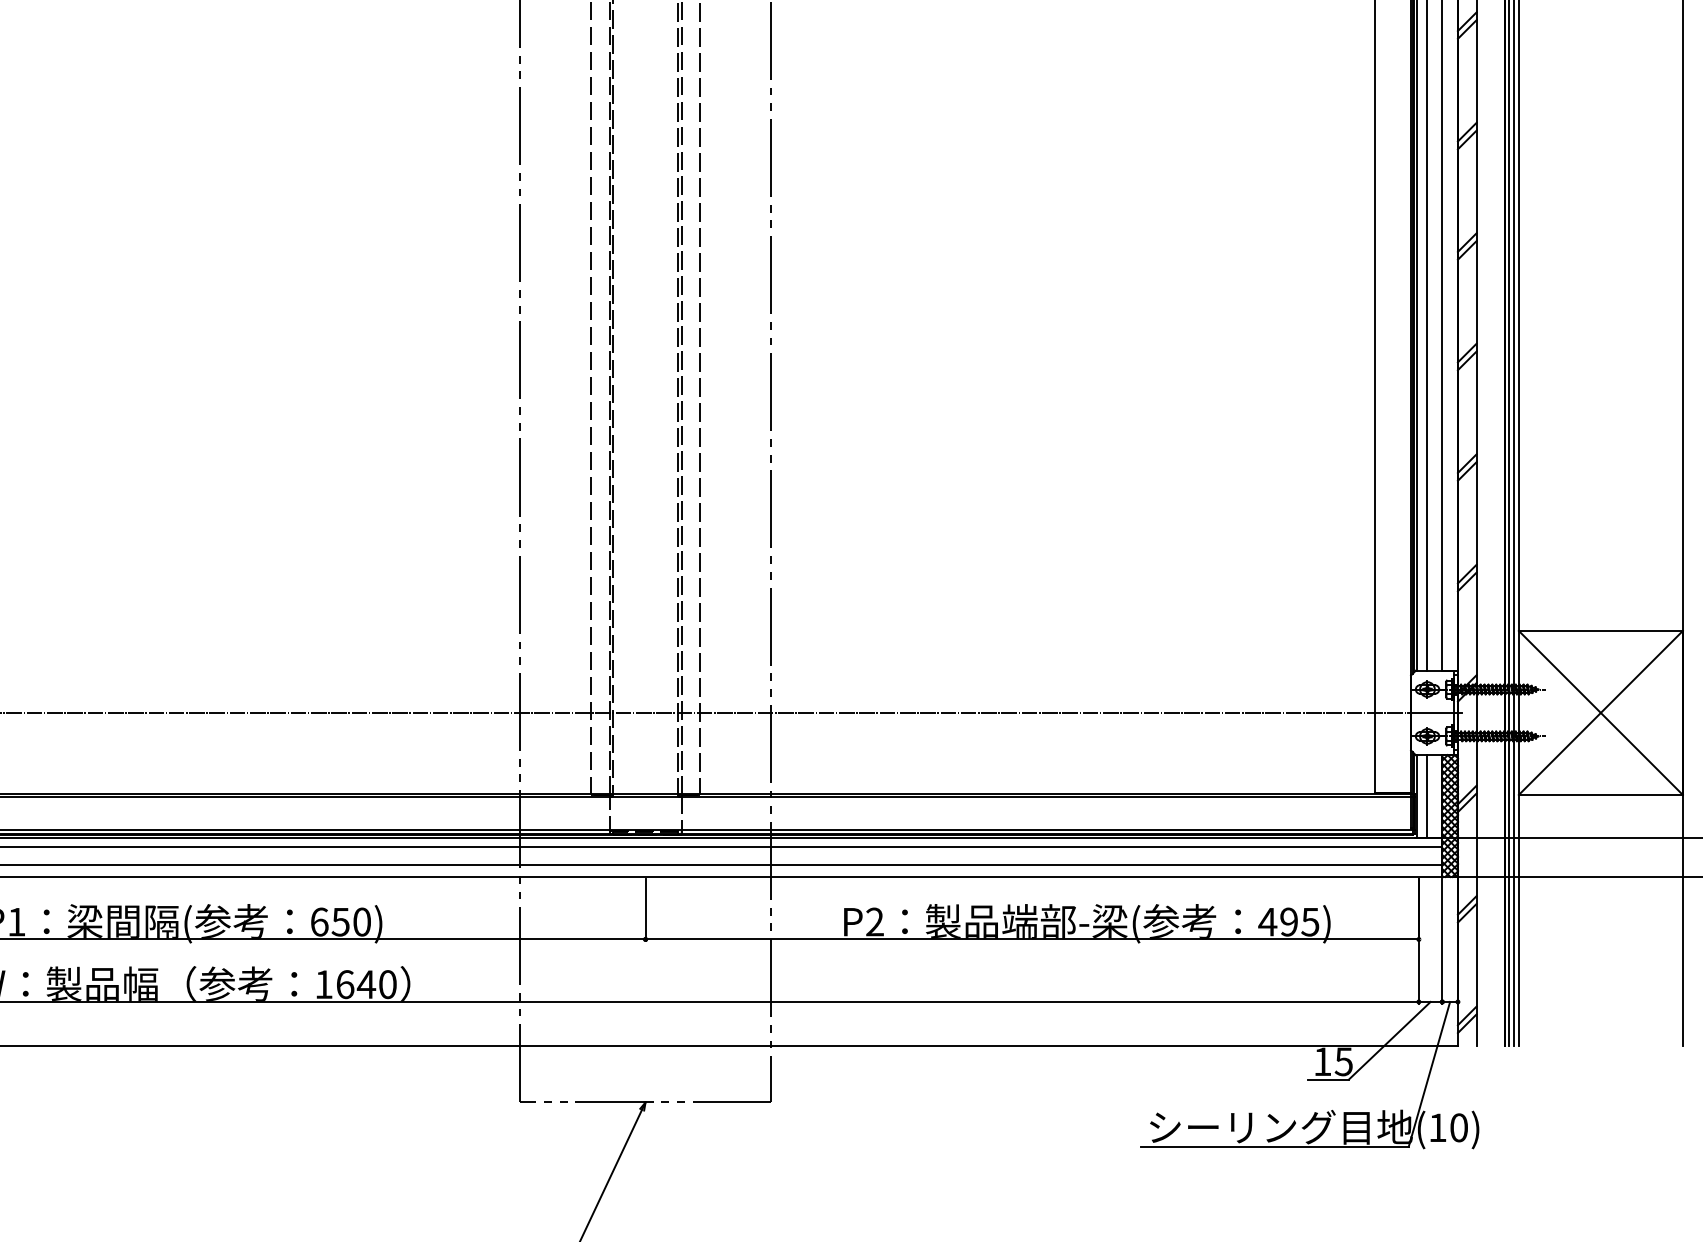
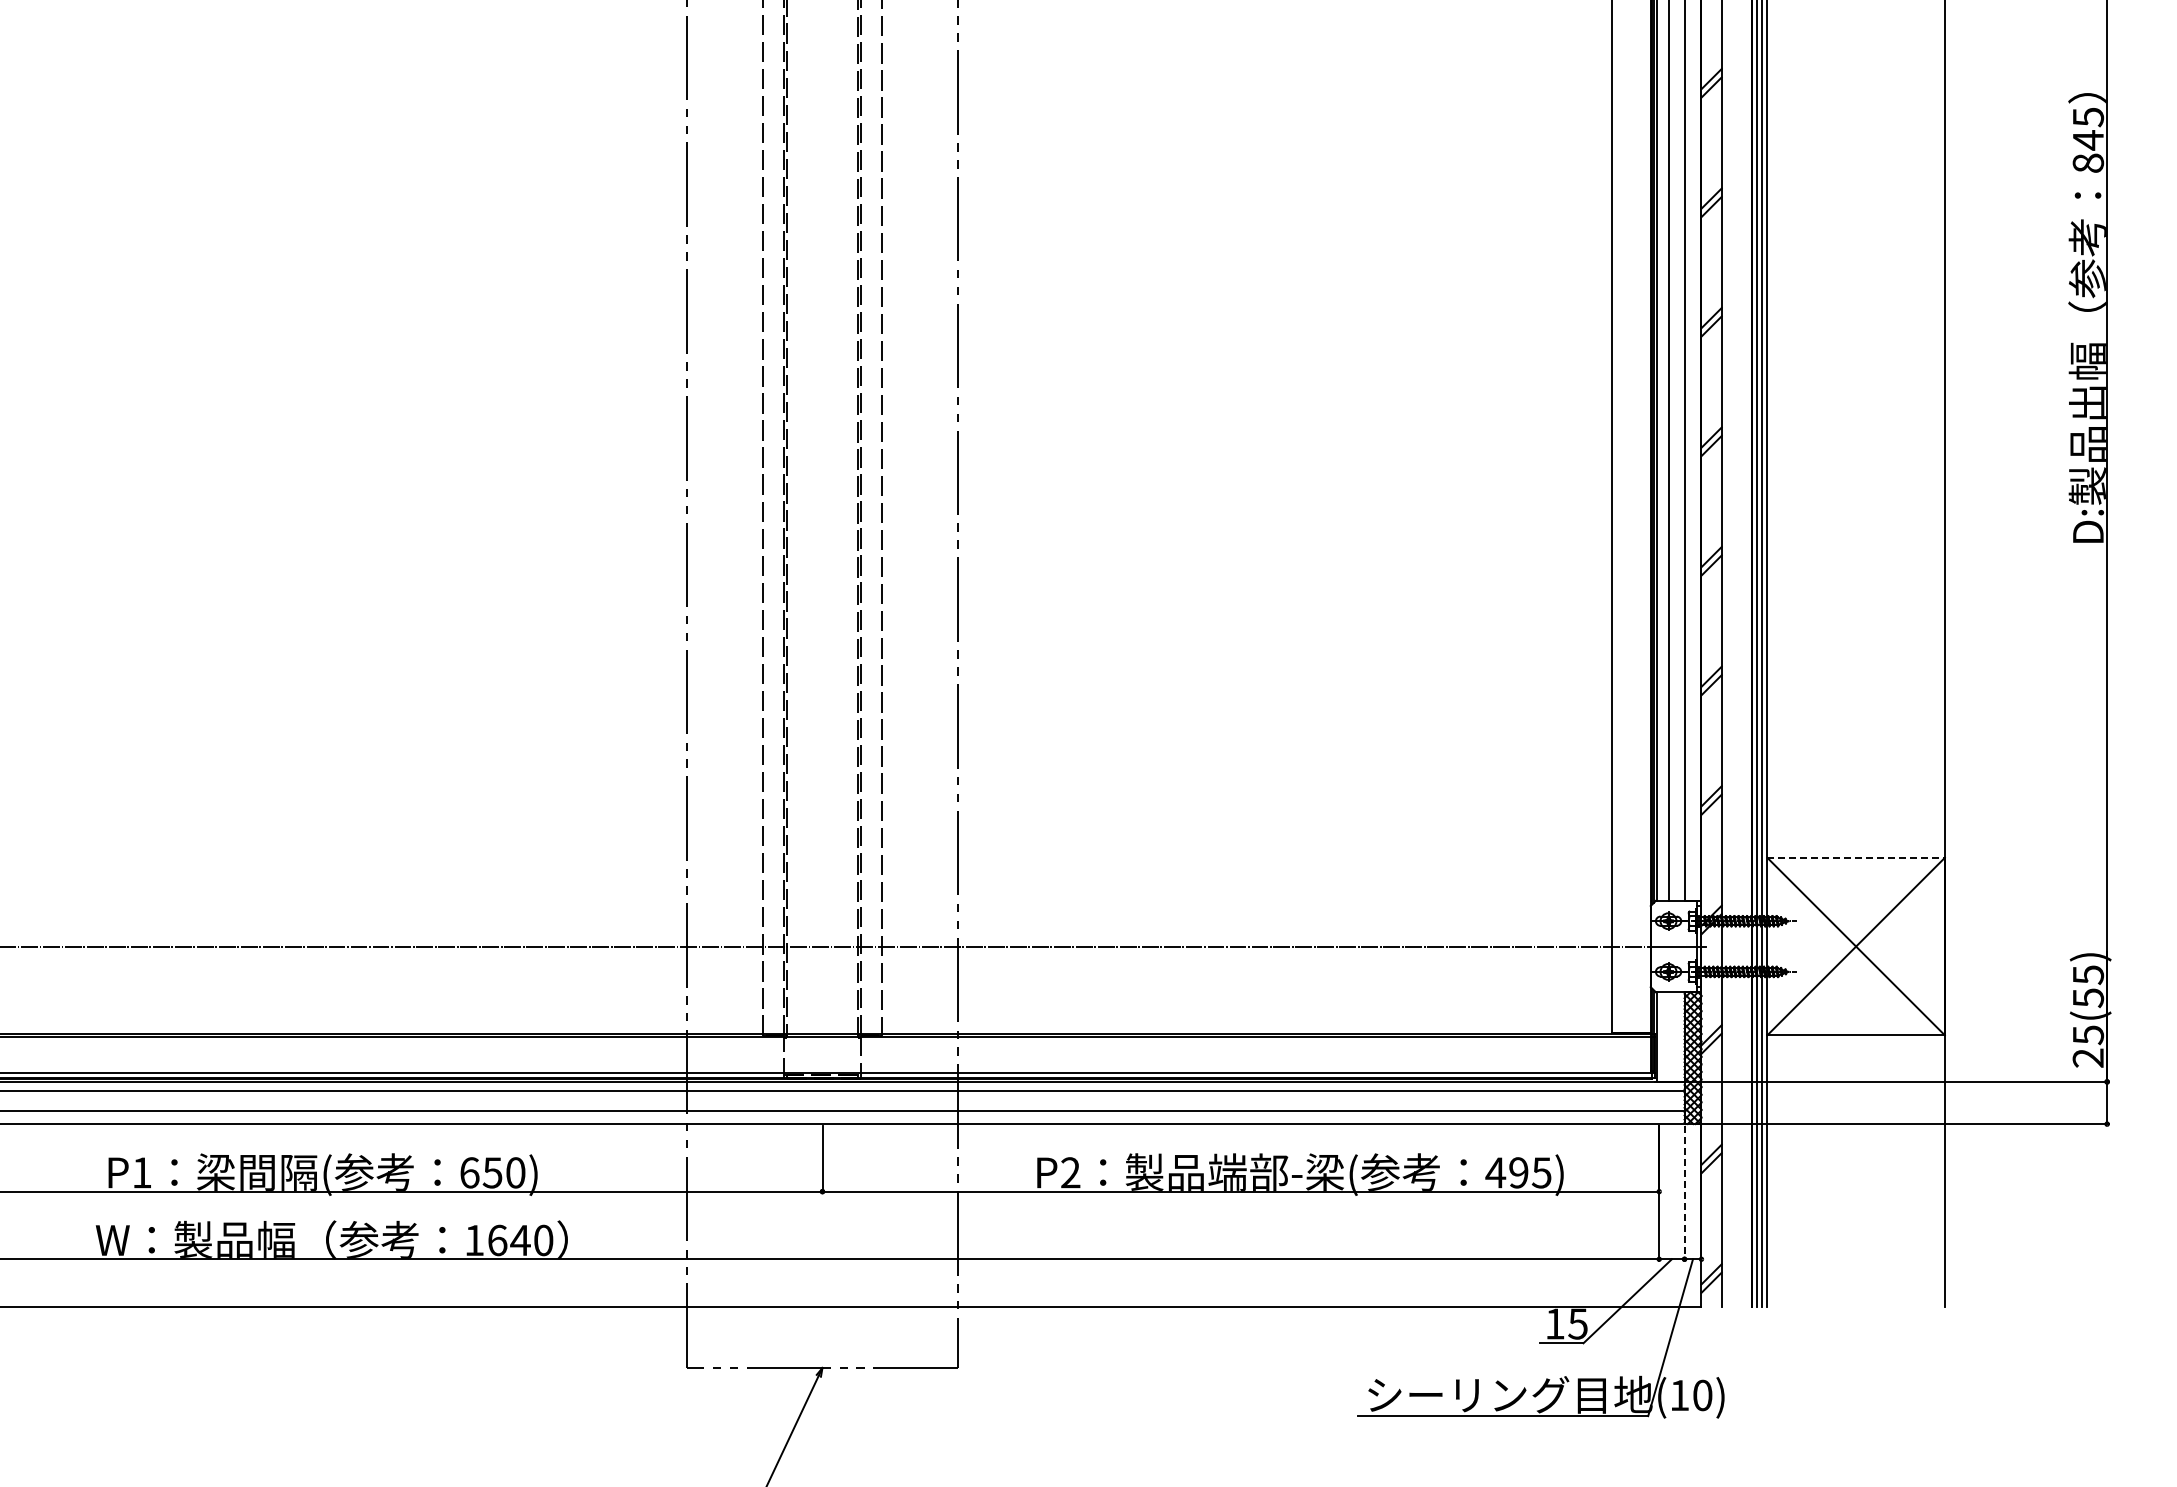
line: (1601, 630) -> (1856, 857), solid -> dashed
line: (1427, 796) -> (1668, 1036), removed
line: (1442, 941) -> (1684, 1193), solid -> dashed

